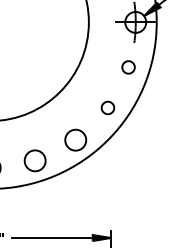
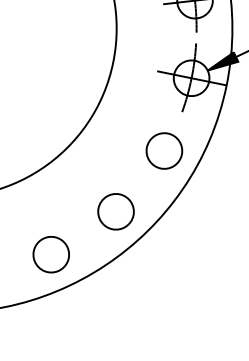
circle: (128, 67) -> (164, 151), size x1.67
circle: (107, 107) -> (115, 210), size x1.67

